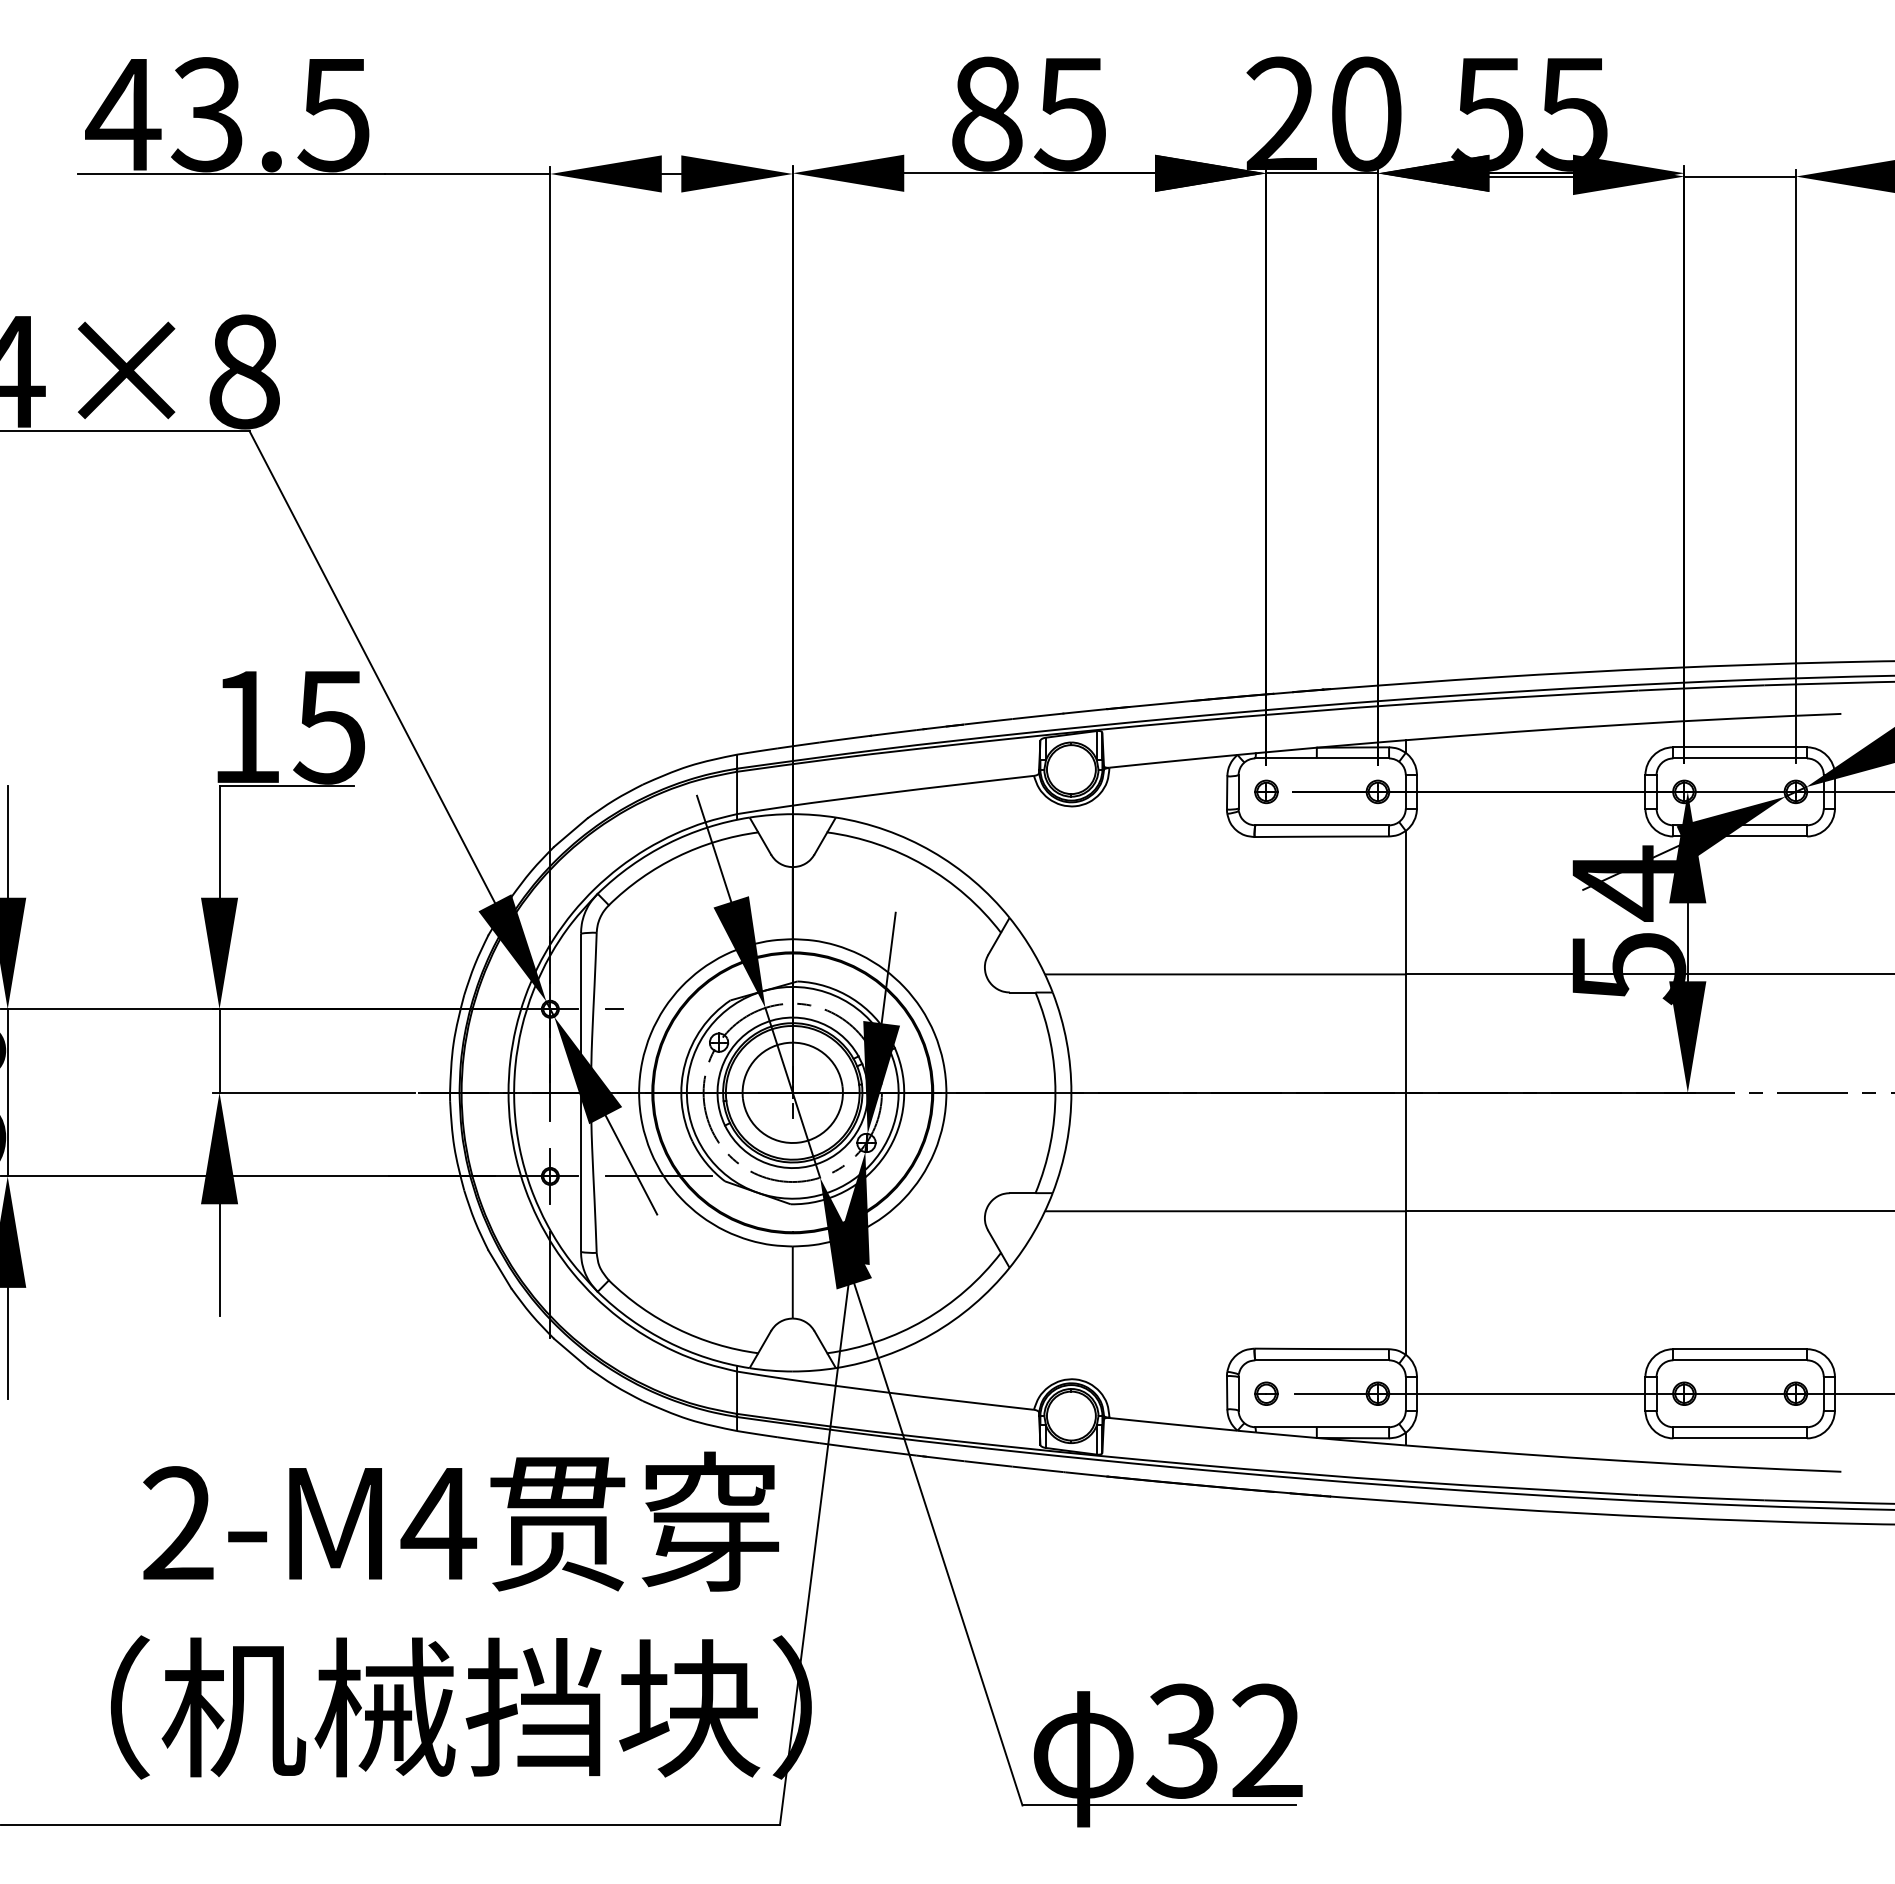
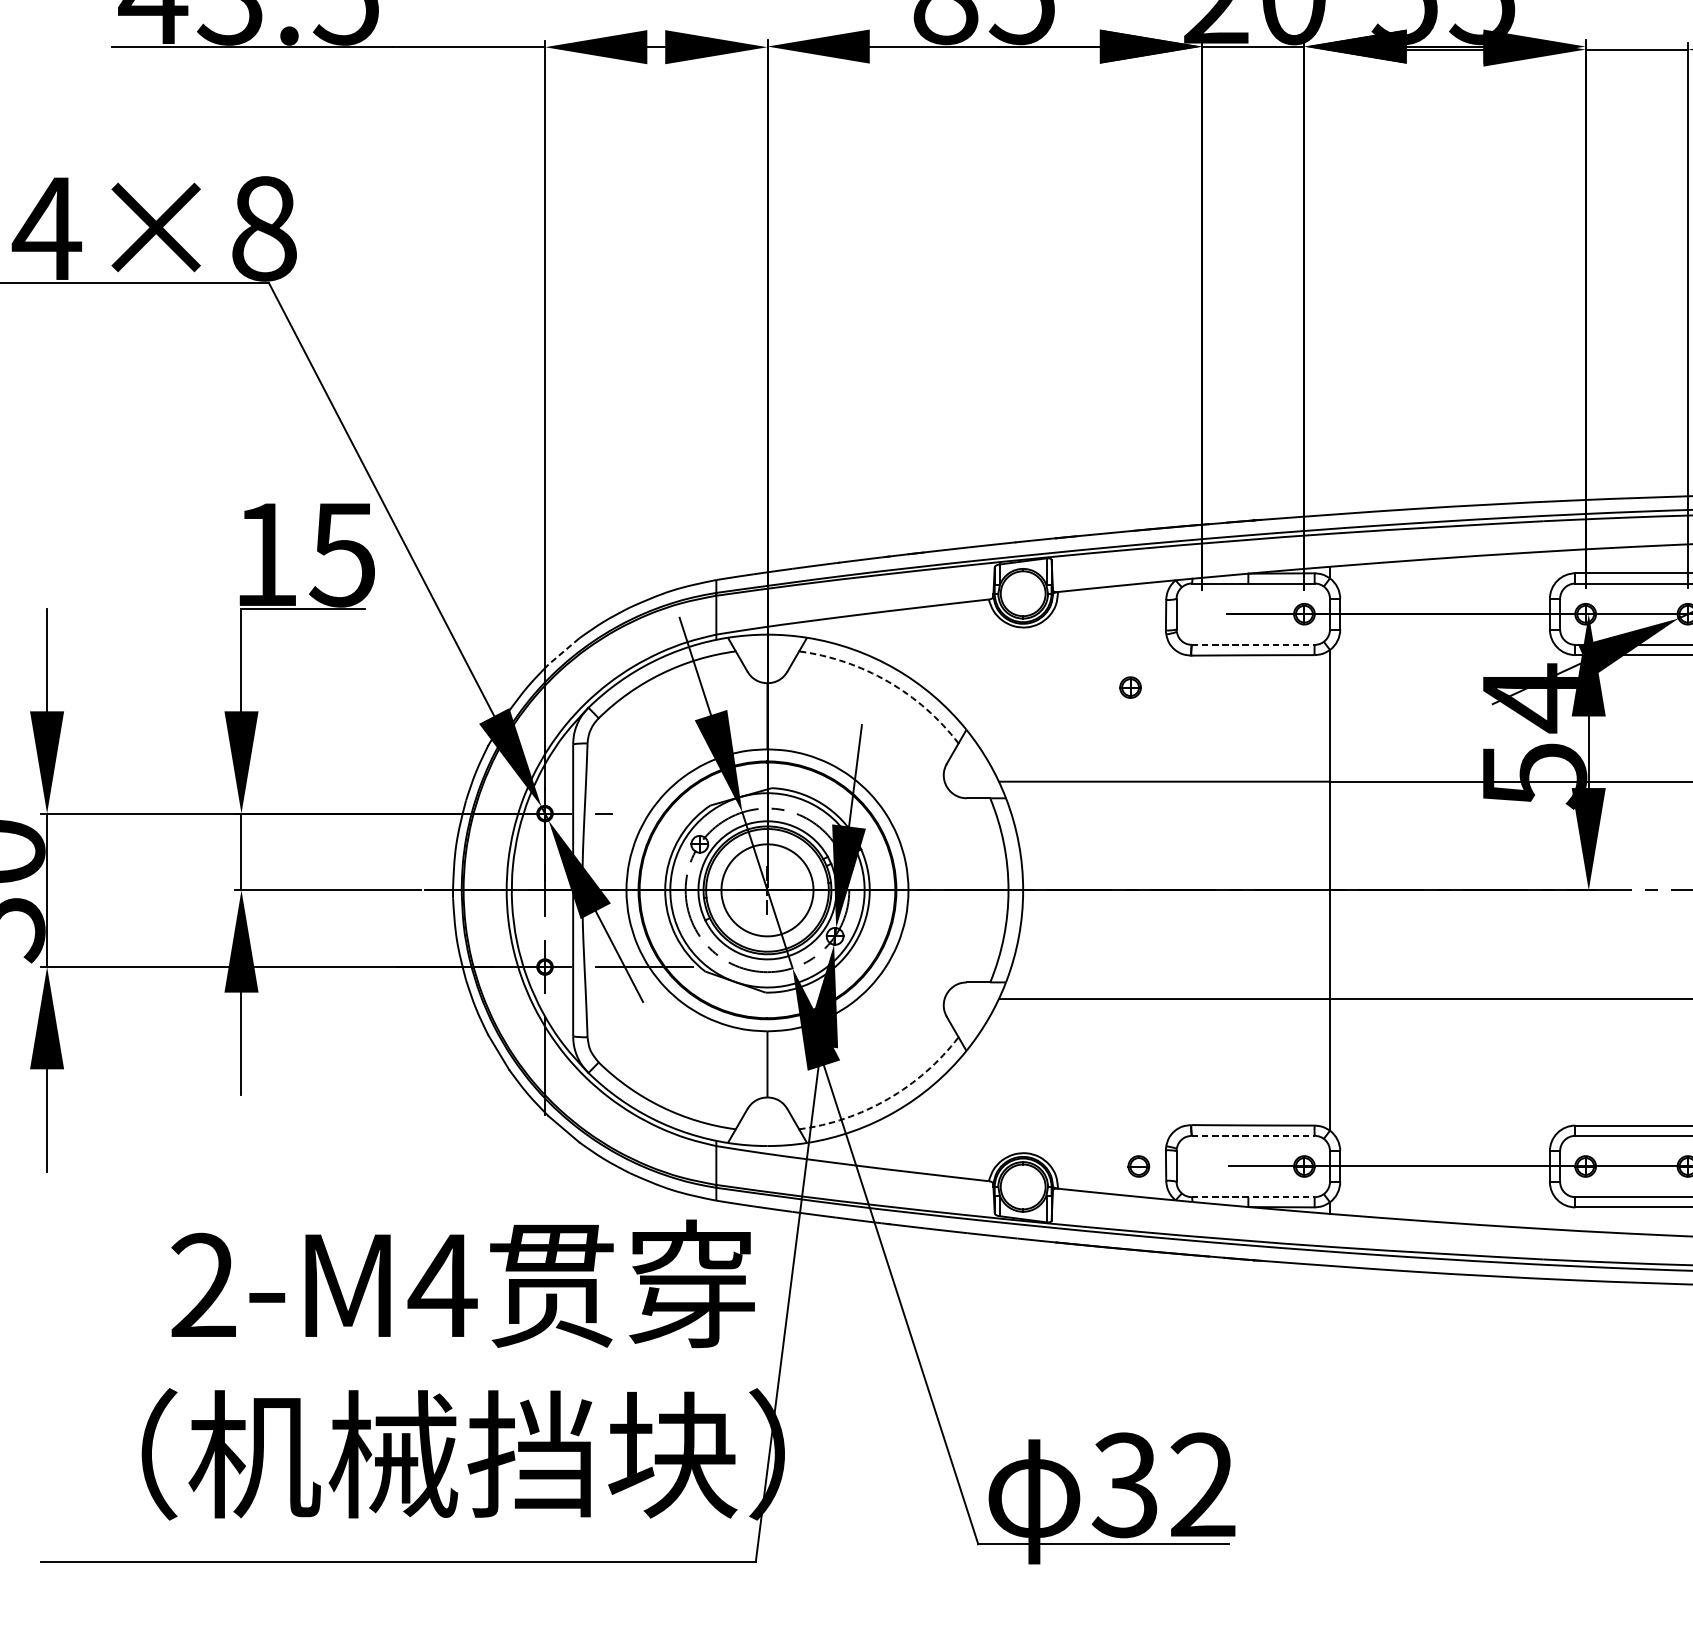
part: (1266, 791) -> (1130, 687), moved
line: (1322, 825) -> (1253, 645), solid -> dashed
line: (570, 832) -> (563, 651), solid -> dashed
arc: (924, 865) -> (888, 681), solid -> dashed
arc: (924, 1320) -> (888, 1099), solid -> dashed
line: (1322, 1360) -> (1253, 1135), solid -> dashed
part: (1266, 1393) -> (1138, 1166), moved
line: (1322, 1427) -> (1253, 1197), solid -> dashed

